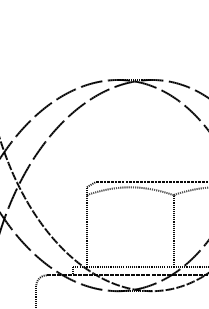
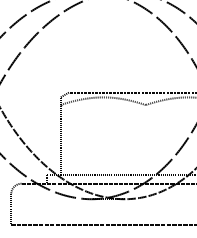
line: (173, 230) -> (145, 139), removed

